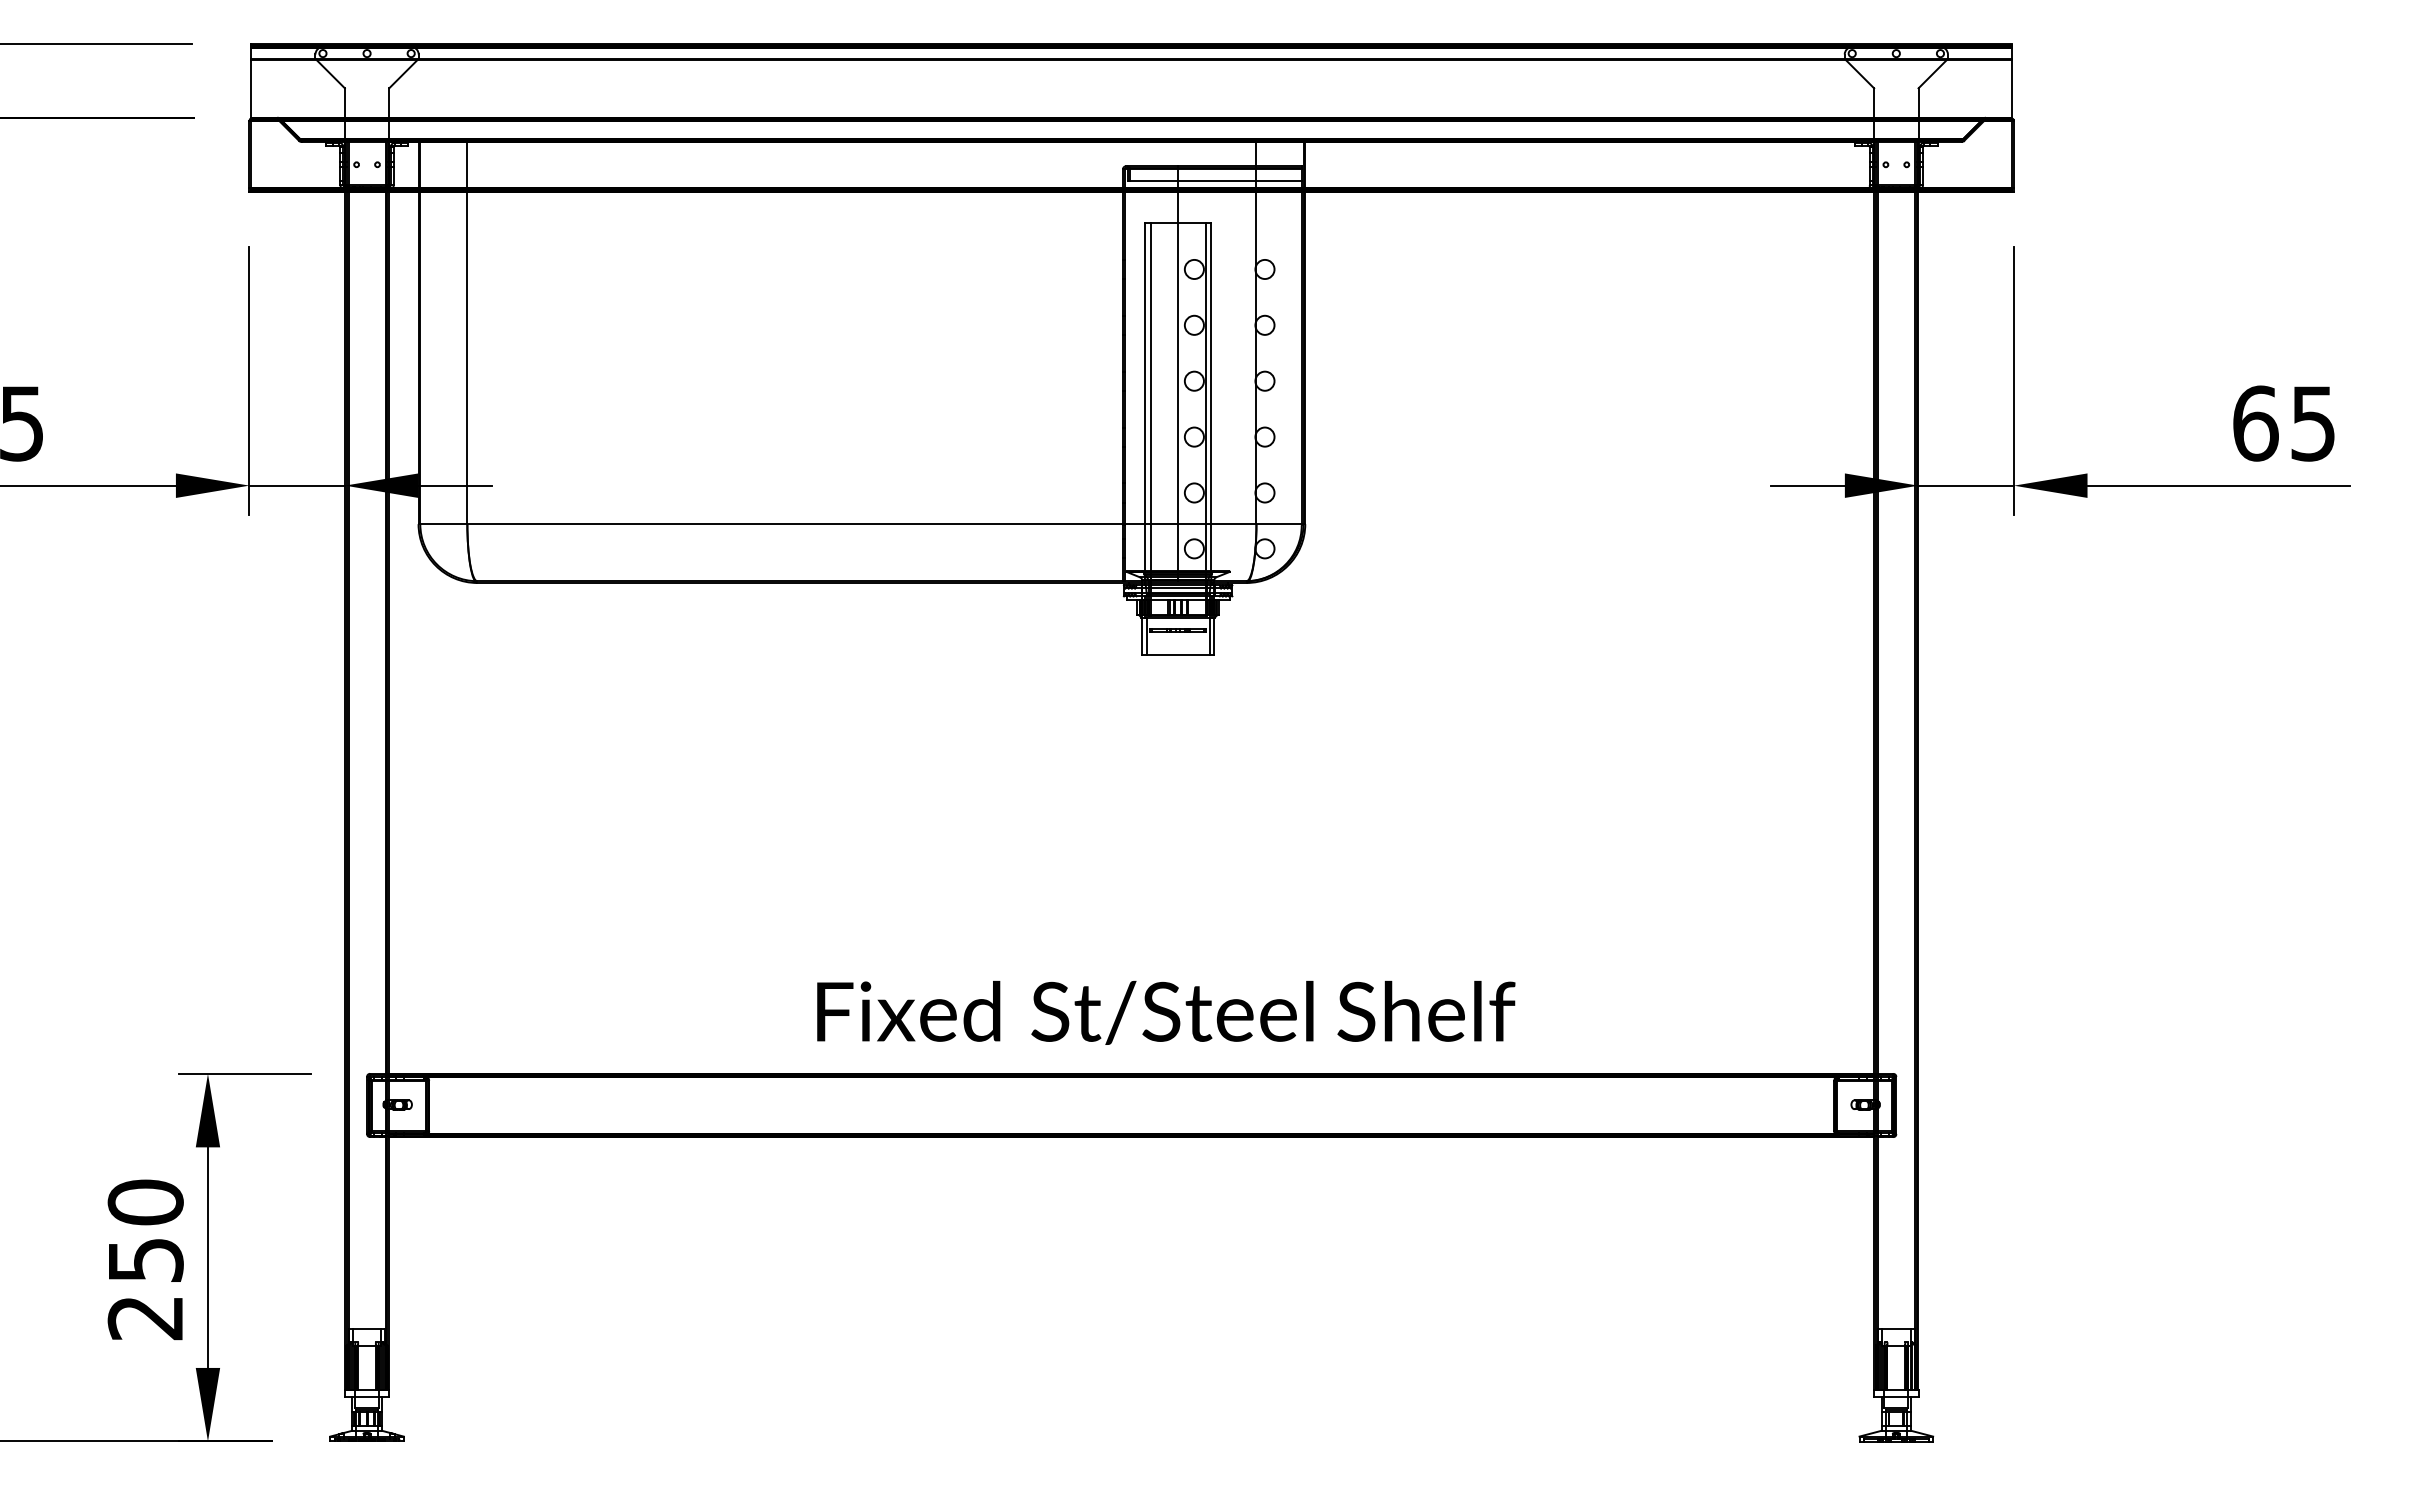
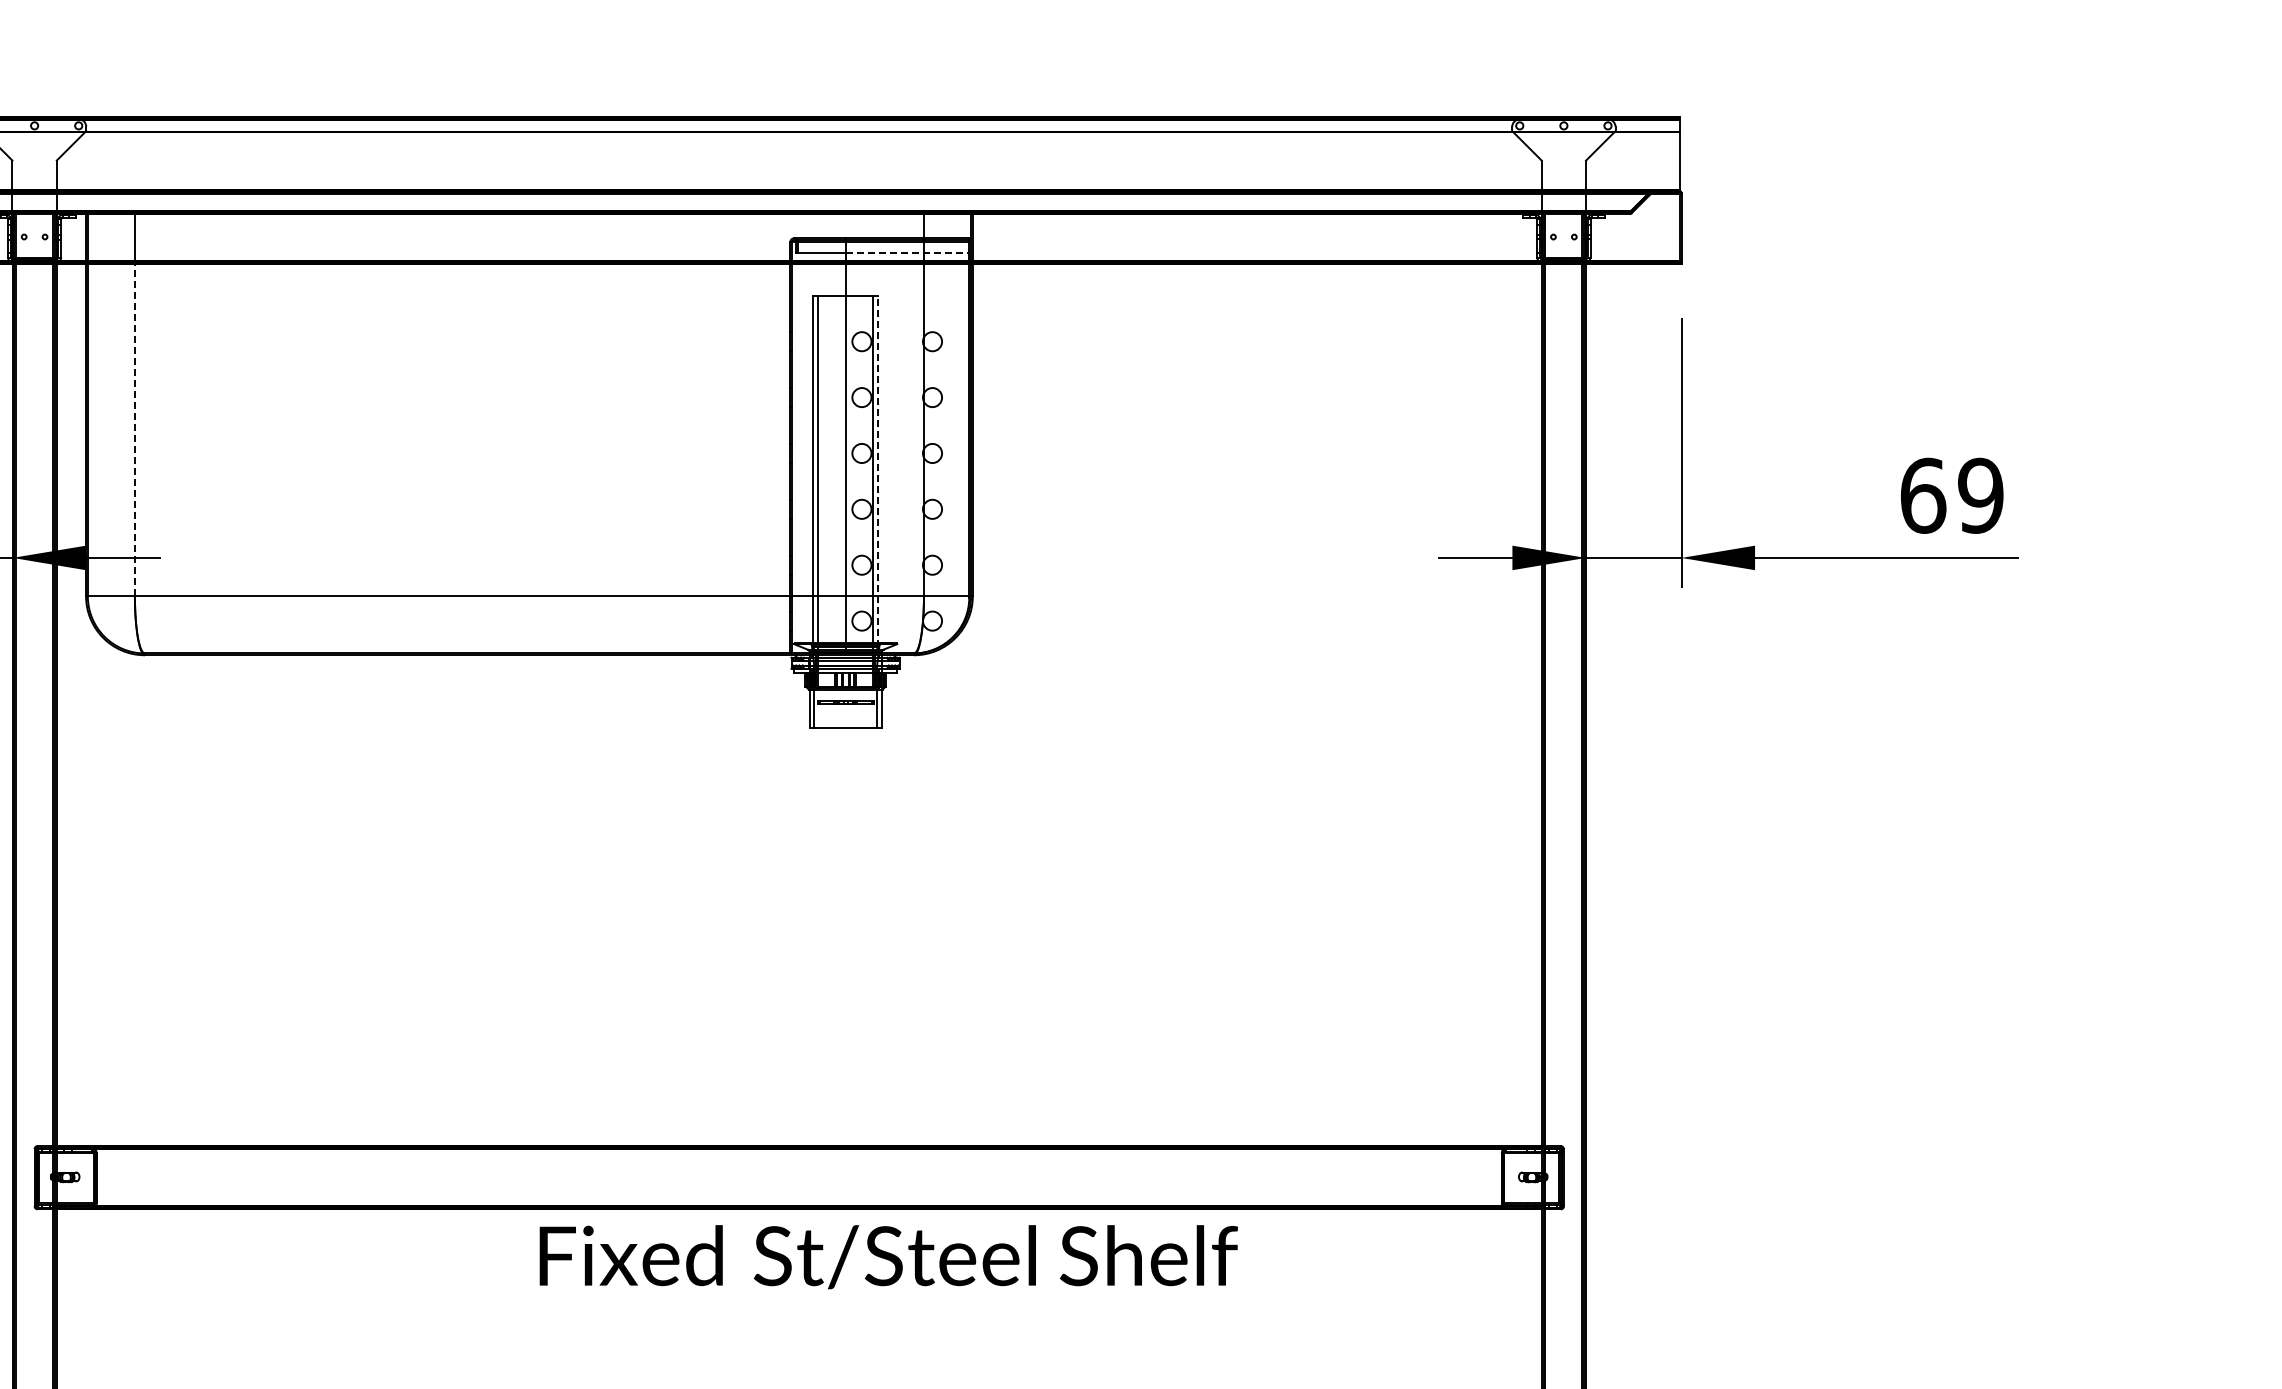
line: (1239, 180) -> (907, 252), solid -> dashed
line: (467, 357) -> (135, 429), solid -> dashed
line: (1210, 399) -> (878, 471), solid -> dashed
text: (2312, 423) -> (1980, 495), 65 -> 69
text: (1166, 1012) -> (889, 1256), moved

